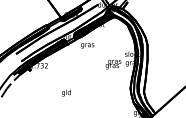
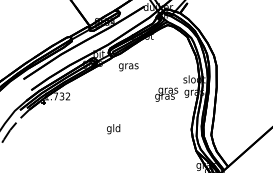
text: (66, 92) -> (113, 128), moved

